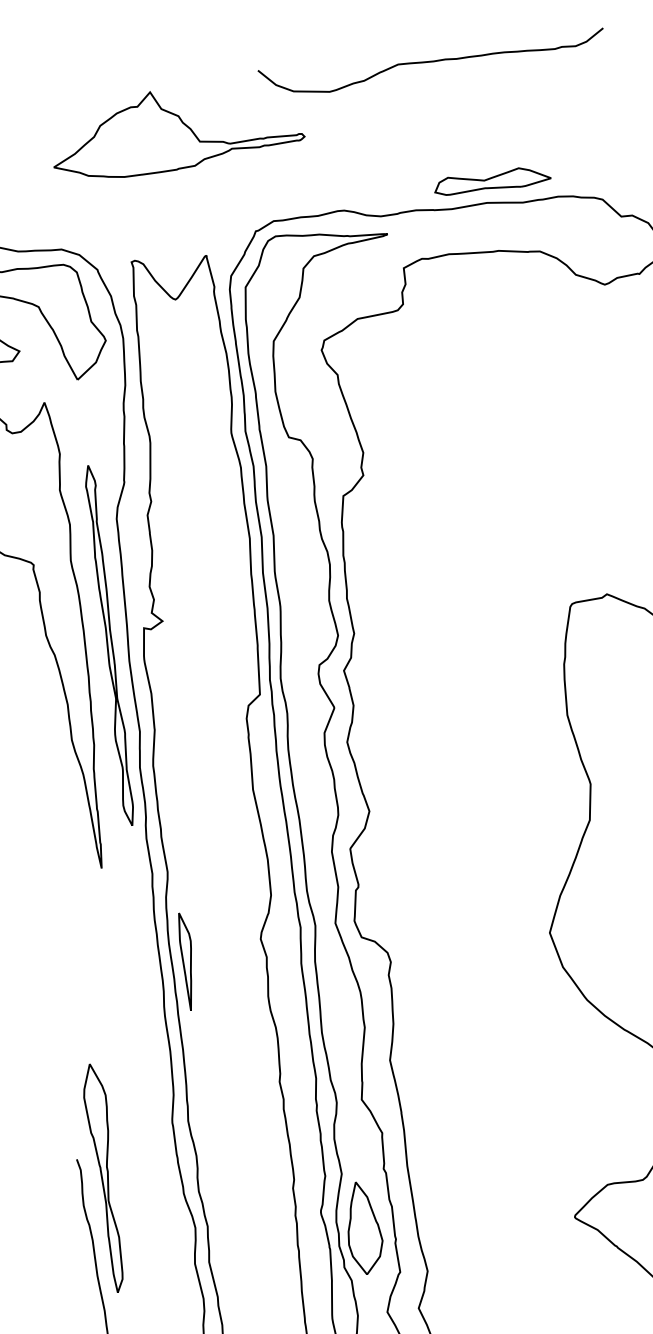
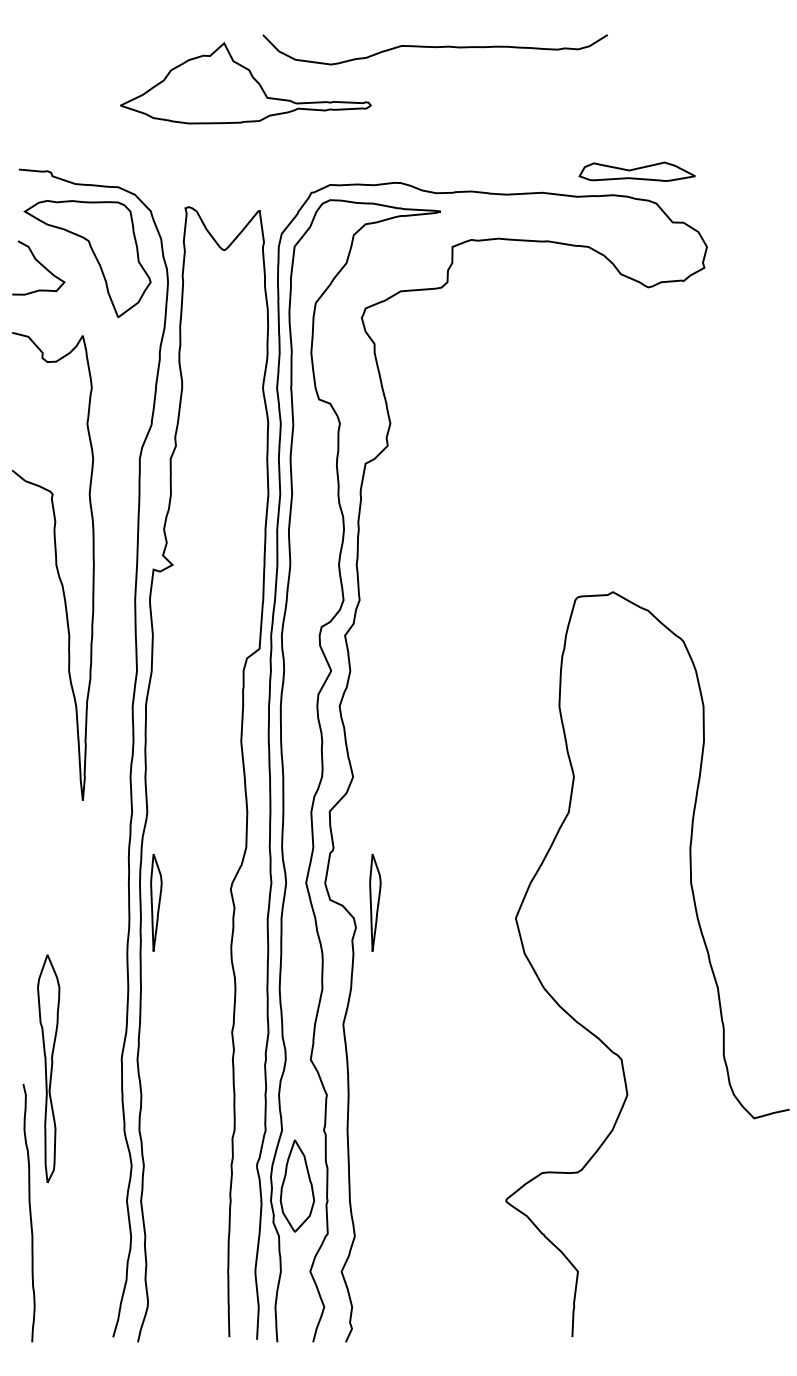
curve: (431, 62) -> (434, 47), moved
part: (491, 180) -> (636, 171), moved
part: (109, 645) -> (117, 582), removed
part: (407, 934) -> (375, 902), added
part: (104, 1177) -> (48, 1068), moved

